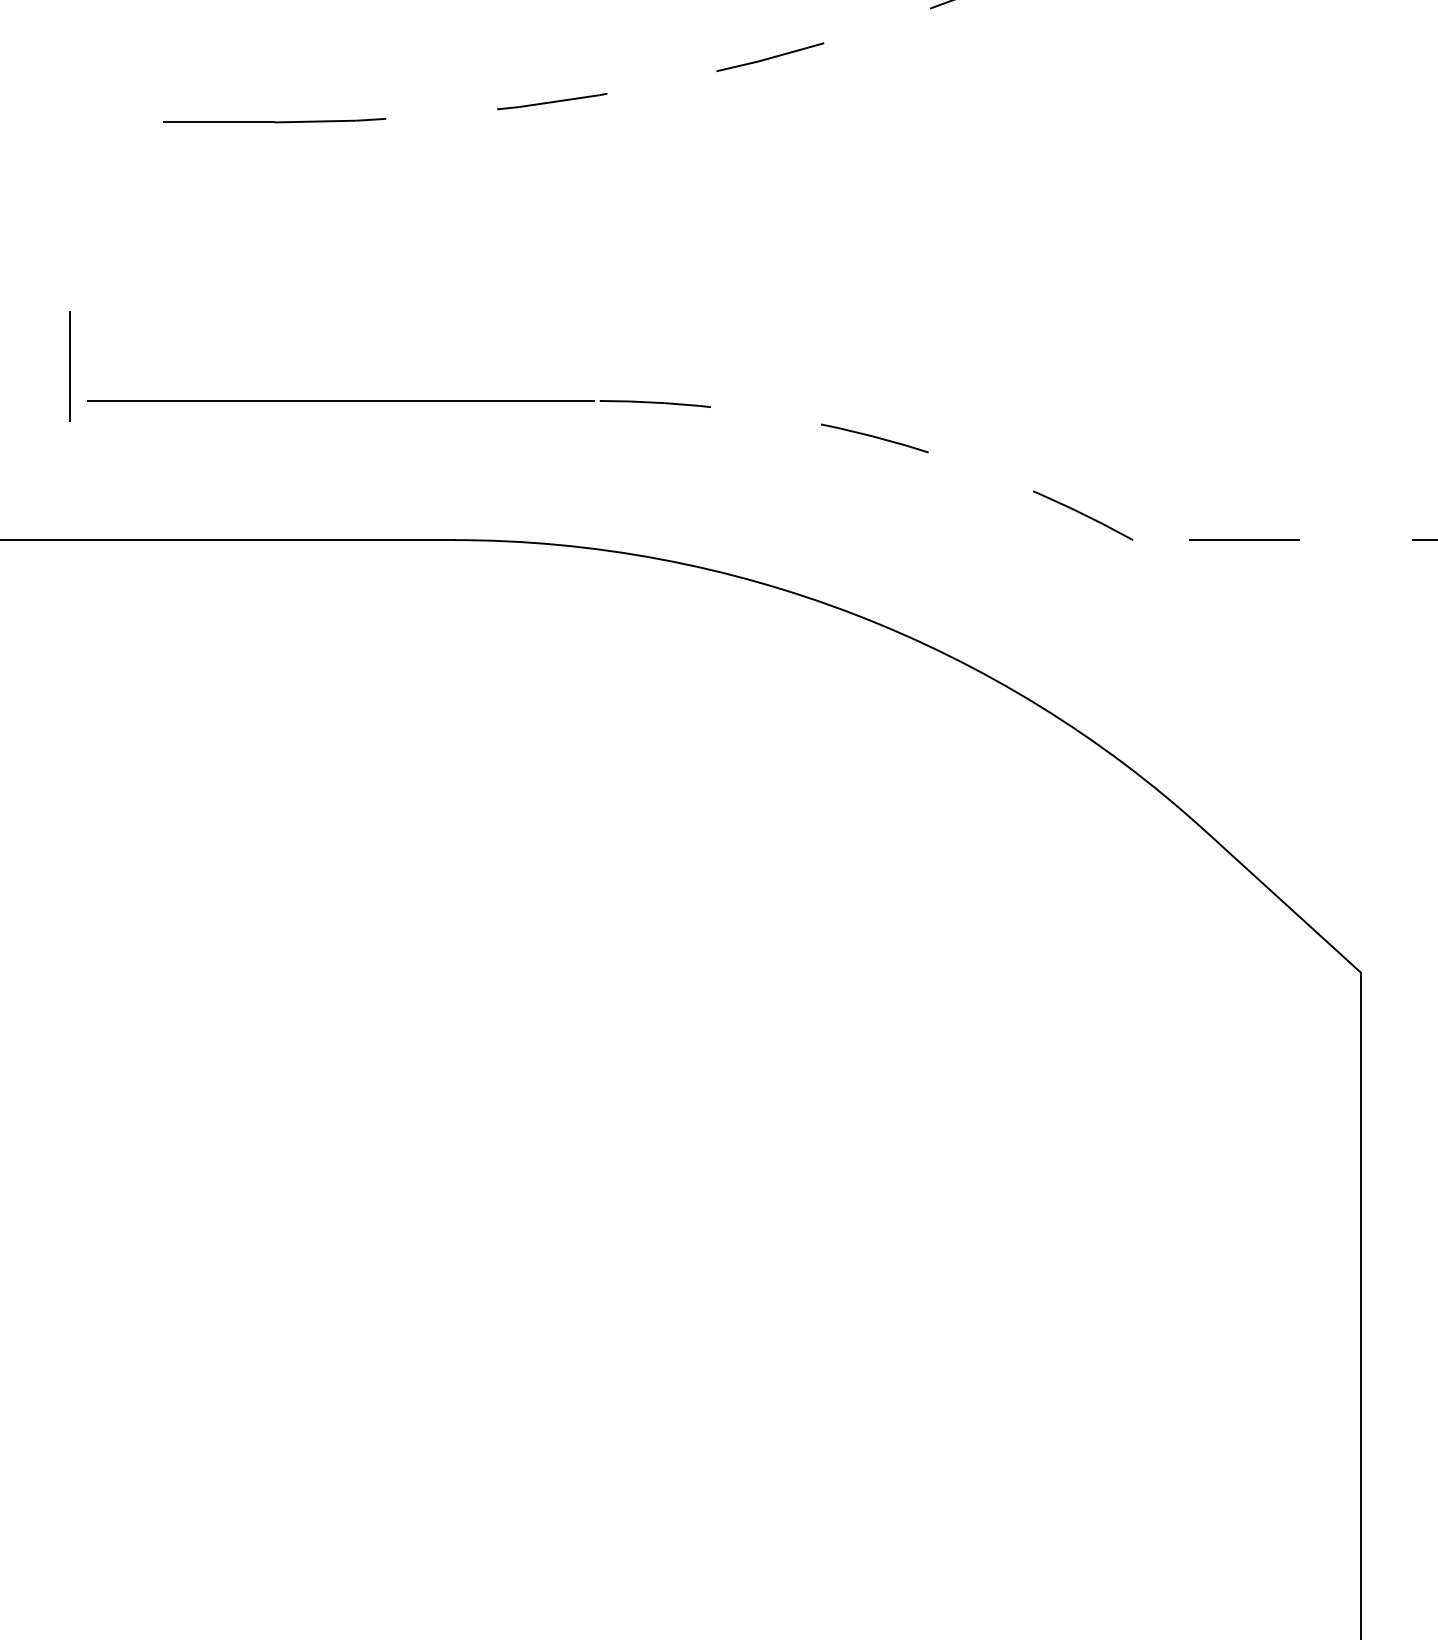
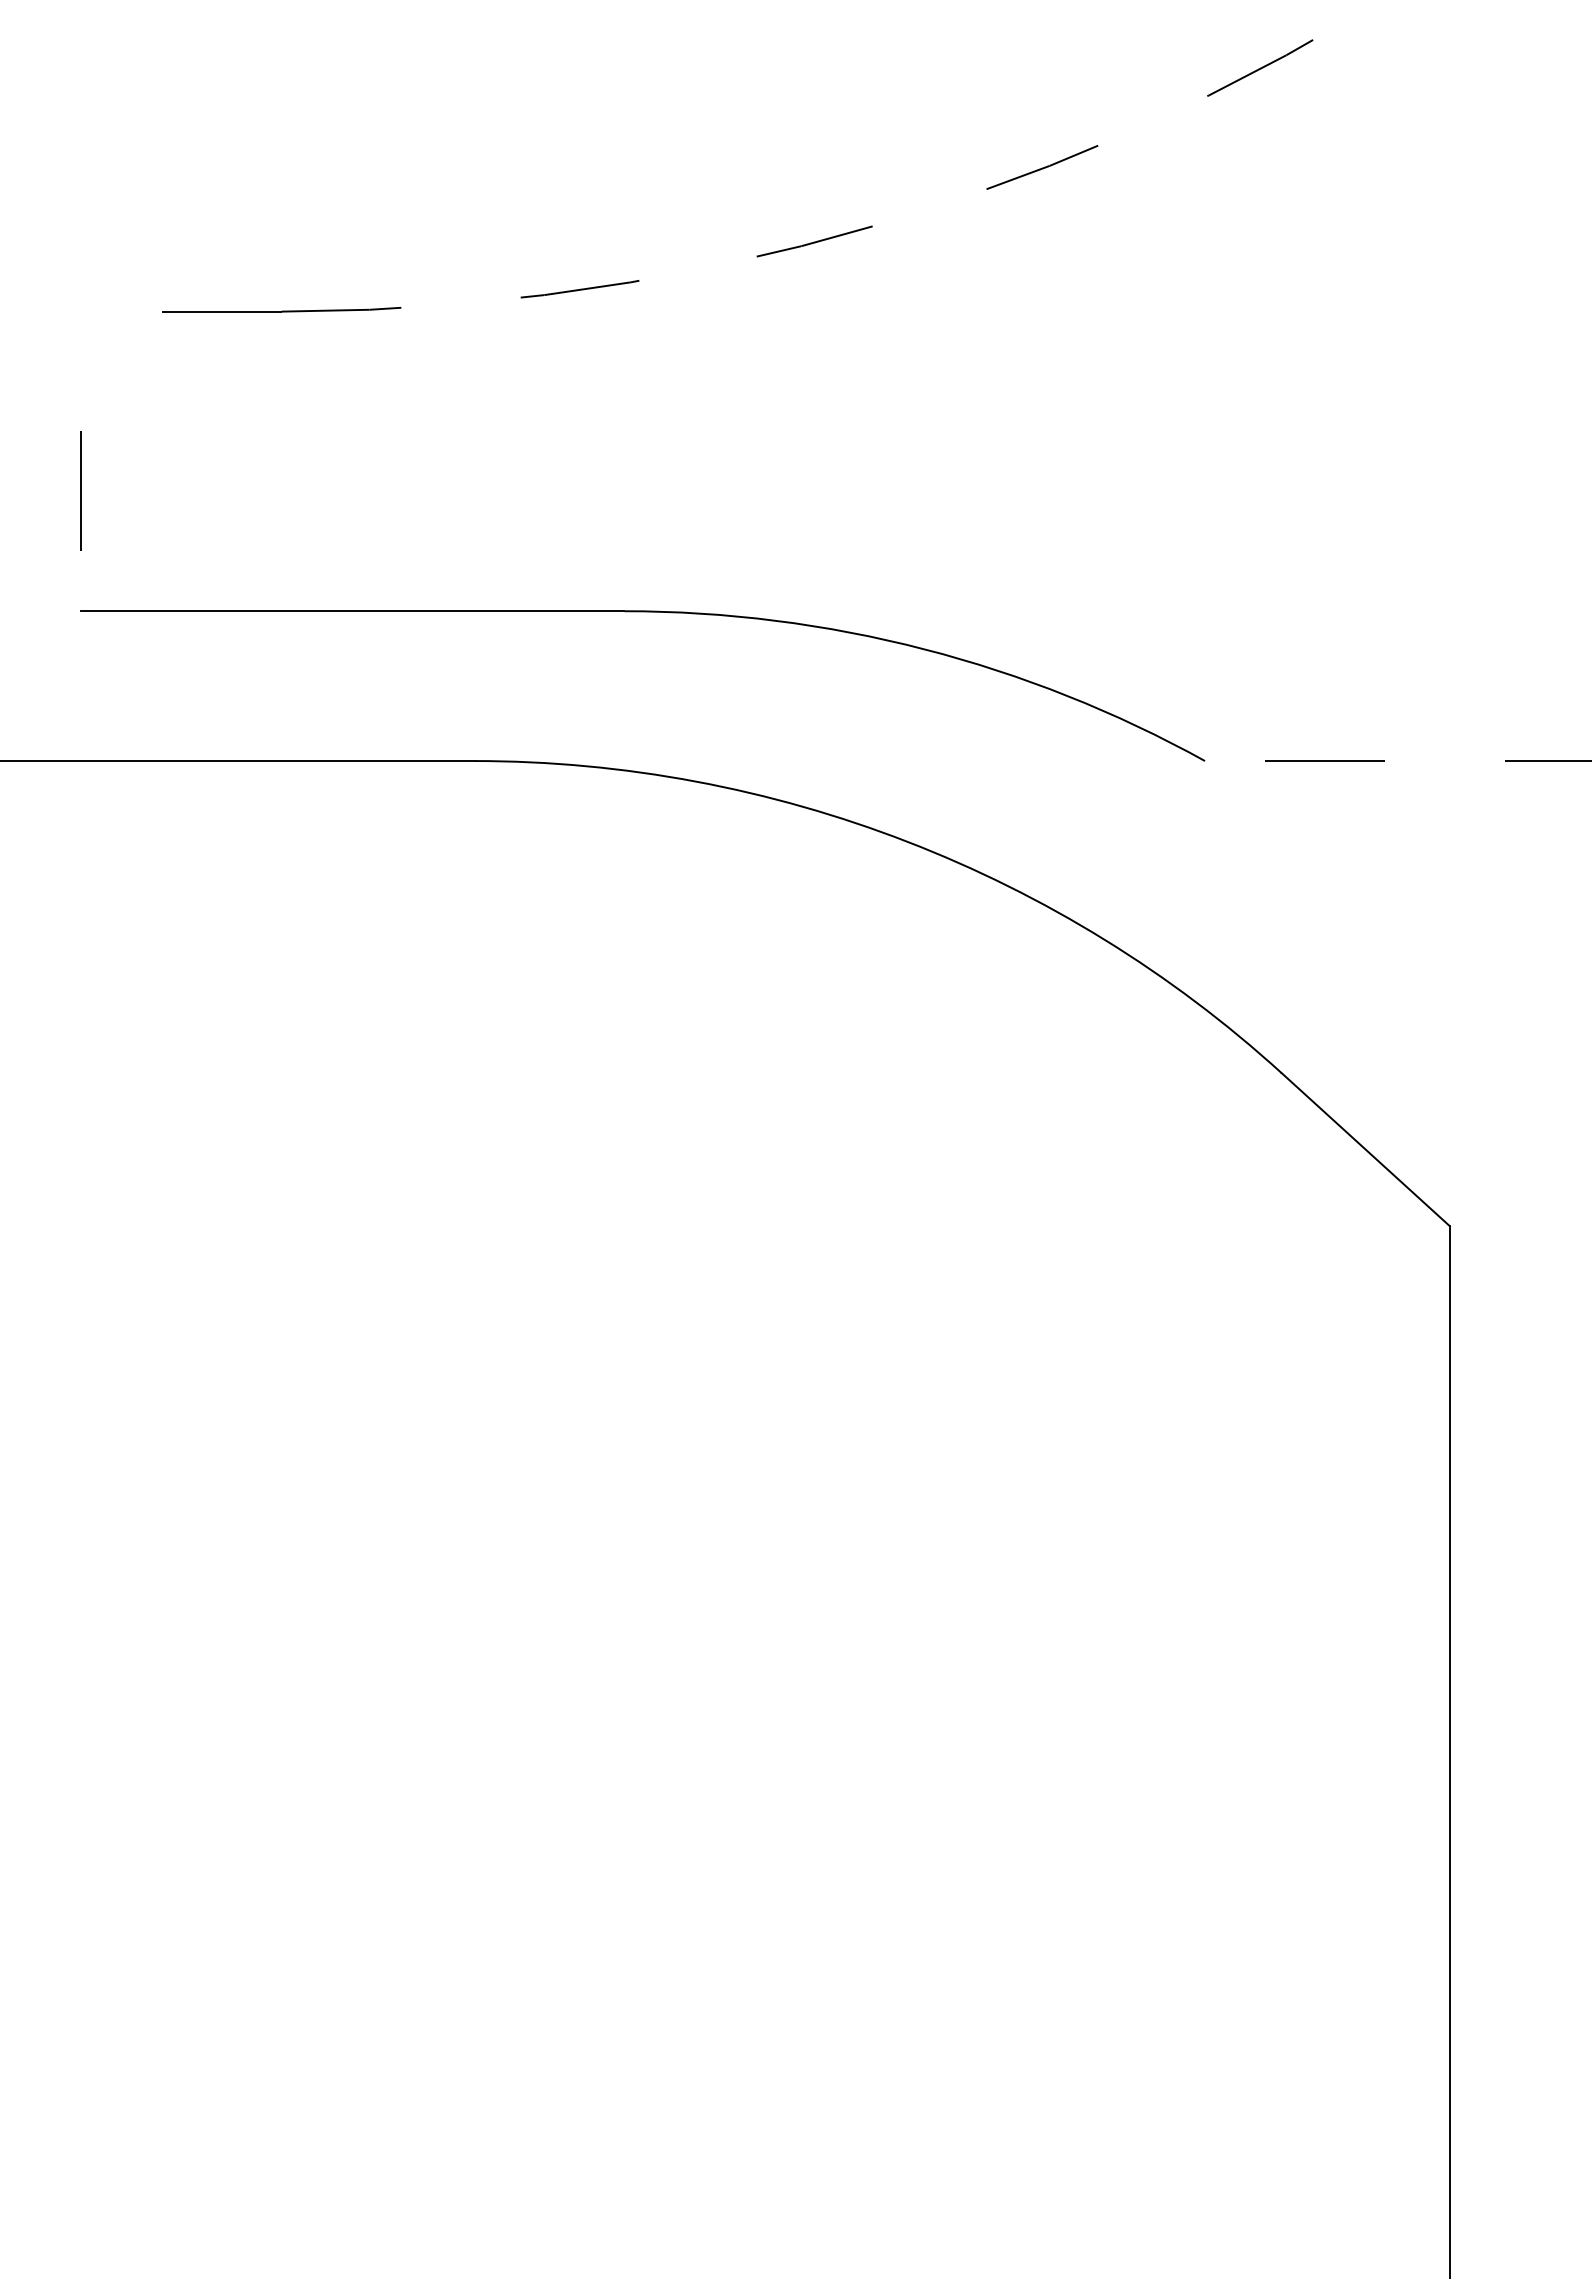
line: (69, 365) -> (80, 490), moved
arc: (872, 436) -> (924, 649), dashed -> solid

